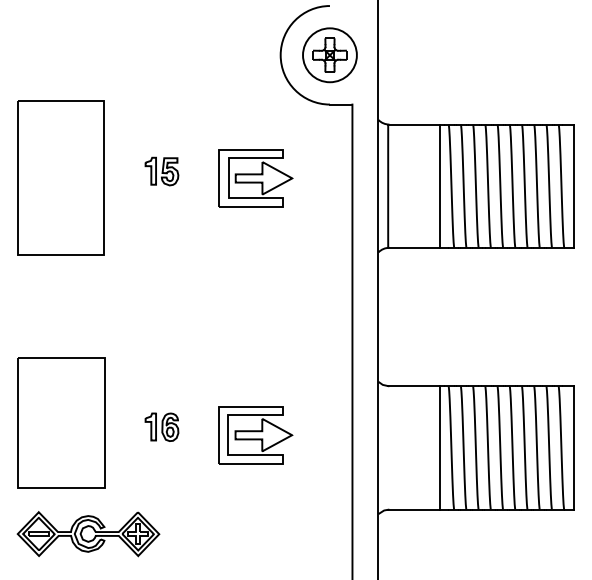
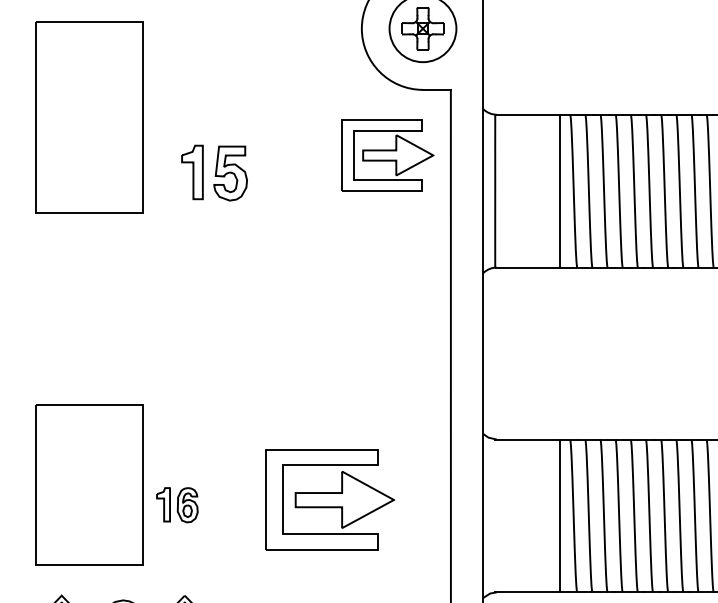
part: (161, 171) -> (213, 172), size x1.6
part: (60, 177) -> (88, 117), moved
part: (255, 178) -> (387, 155), moved
part: (161, 426) -> (176, 504), moved
part: (255, 435) -> (330, 500), size x1.4

